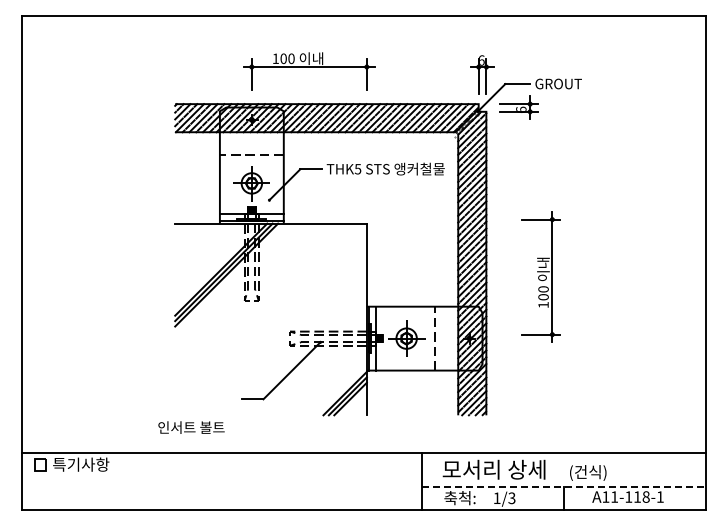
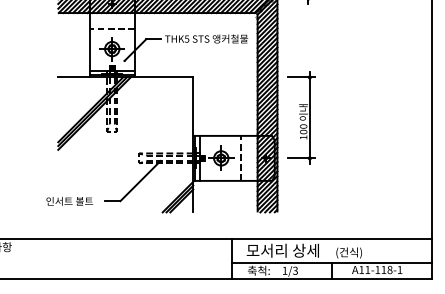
part: (540, 276) -> (301, 117), moved
text: (191, 427) -> (69, 201), moved
line: (564, 487) -> (332, 263), dashed -> solid

